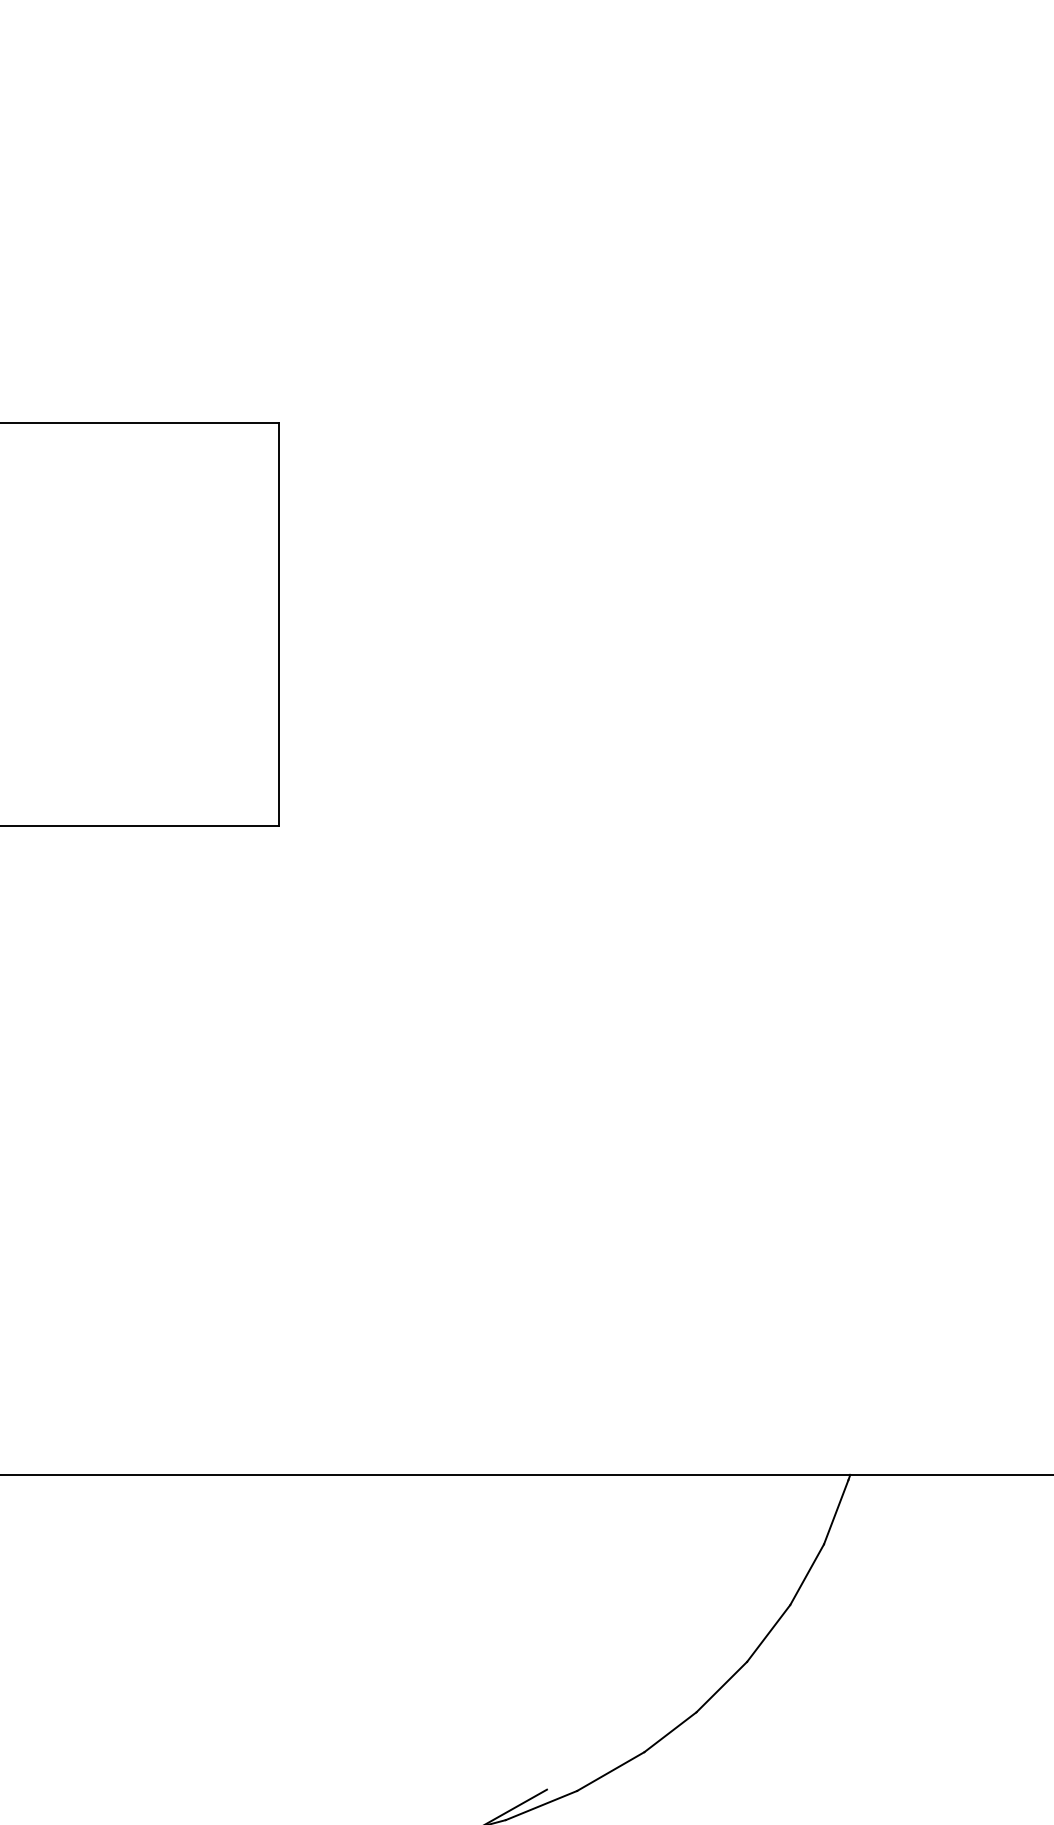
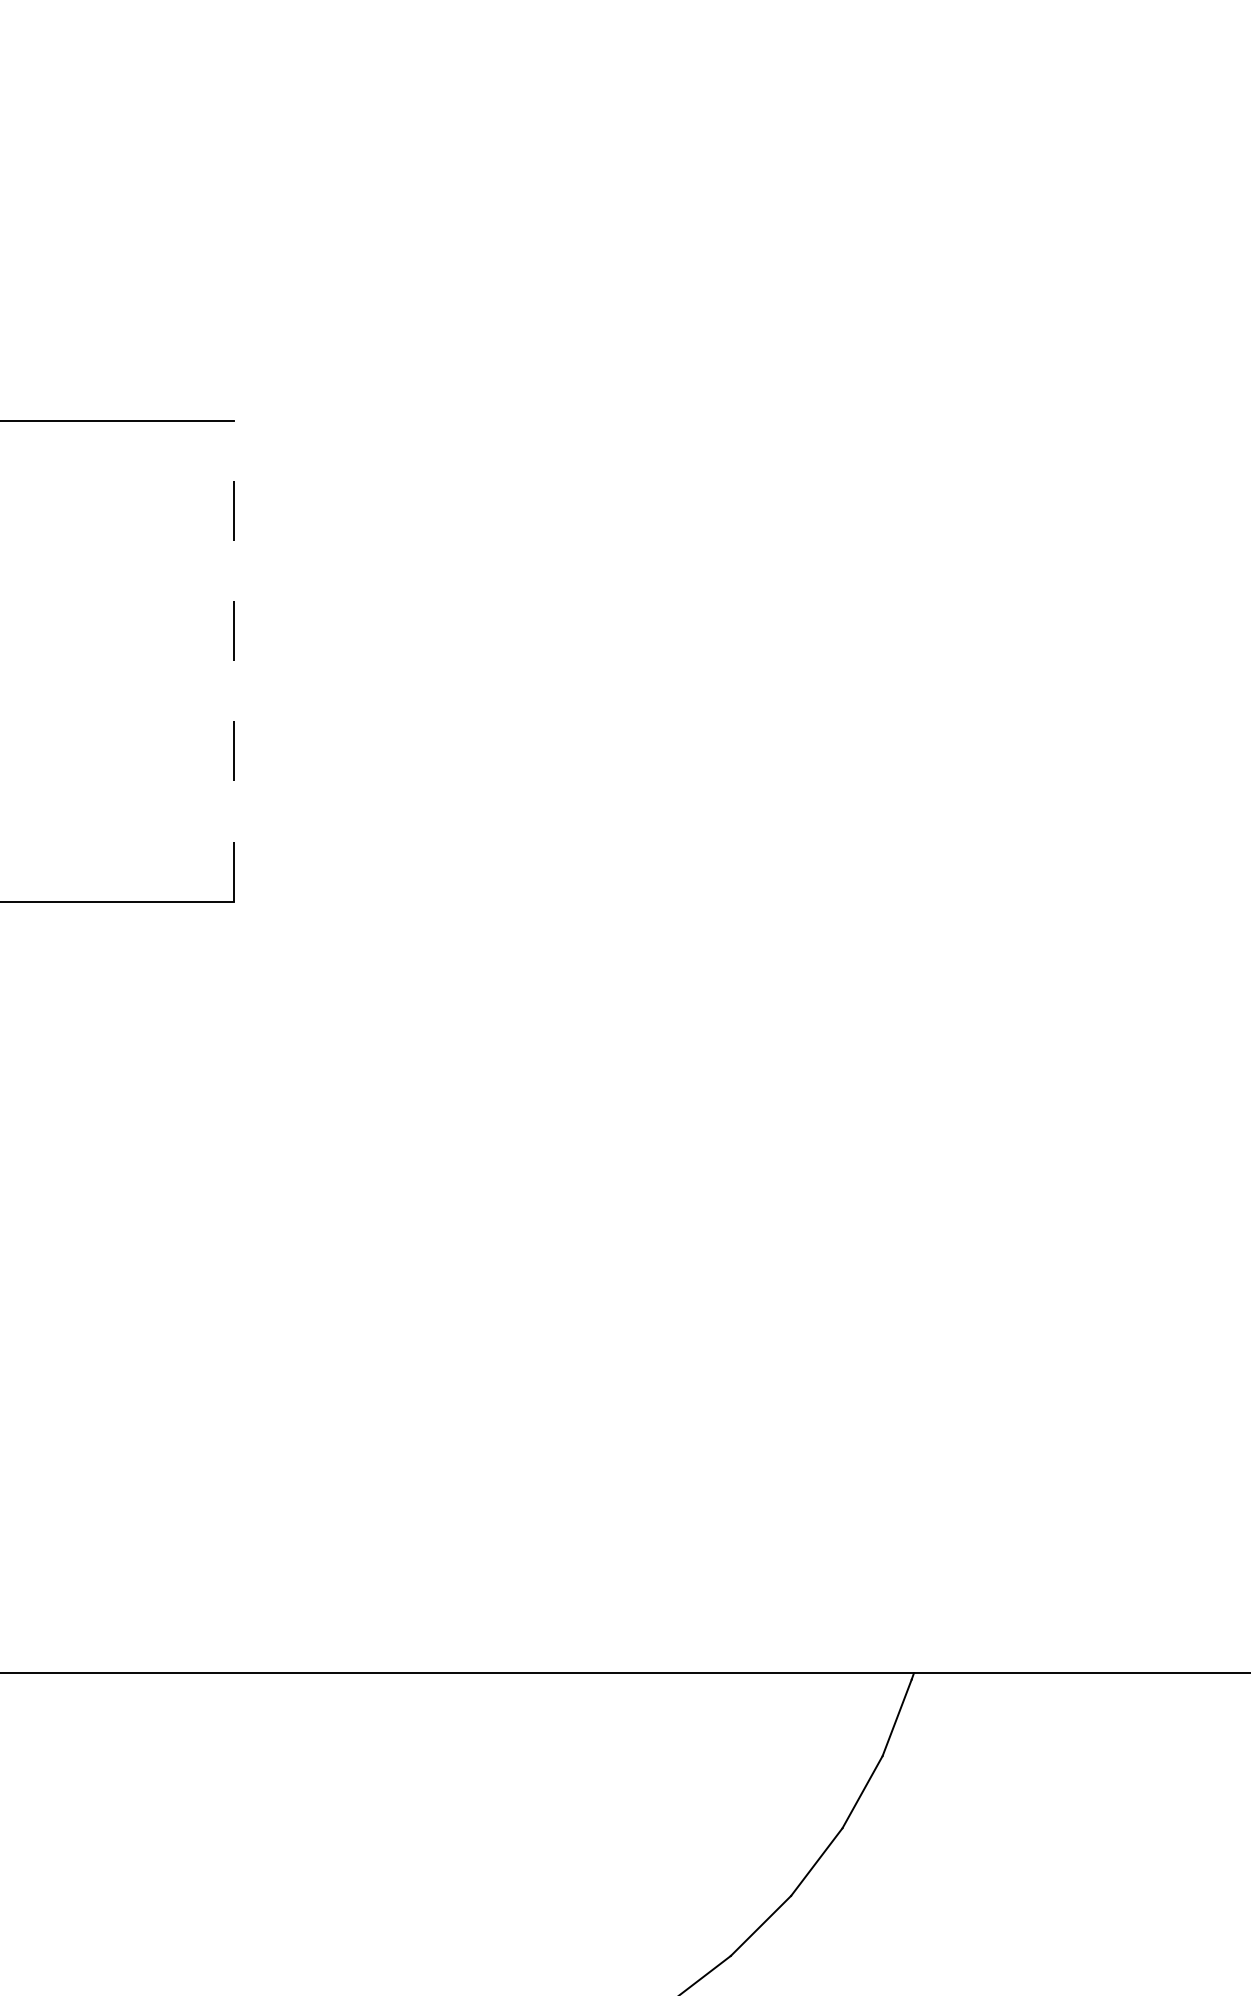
line: (279, 624) -> (234, 661), solid -> dashed

